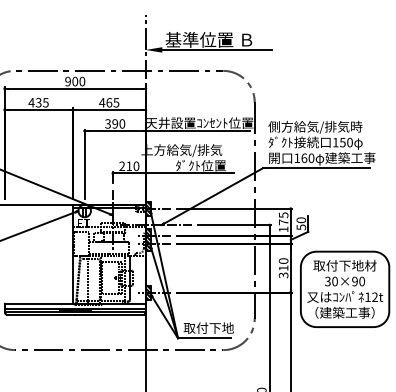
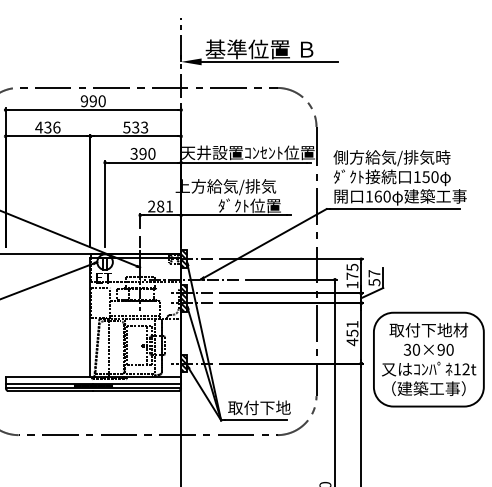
text: (75, 81) -> (93, 101), 900 -> 990
text: (45, 102) -> (56, 127), 435 -> 436
text: (109, 102) -> (135, 127), 465 -> 533
text: (132, 166) -> (164, 206), 210 -> 281
text: (301, 220) -> (374, 273), 50 -> 57
text: (283, 268) -> (352, 333), 310 -> 451

